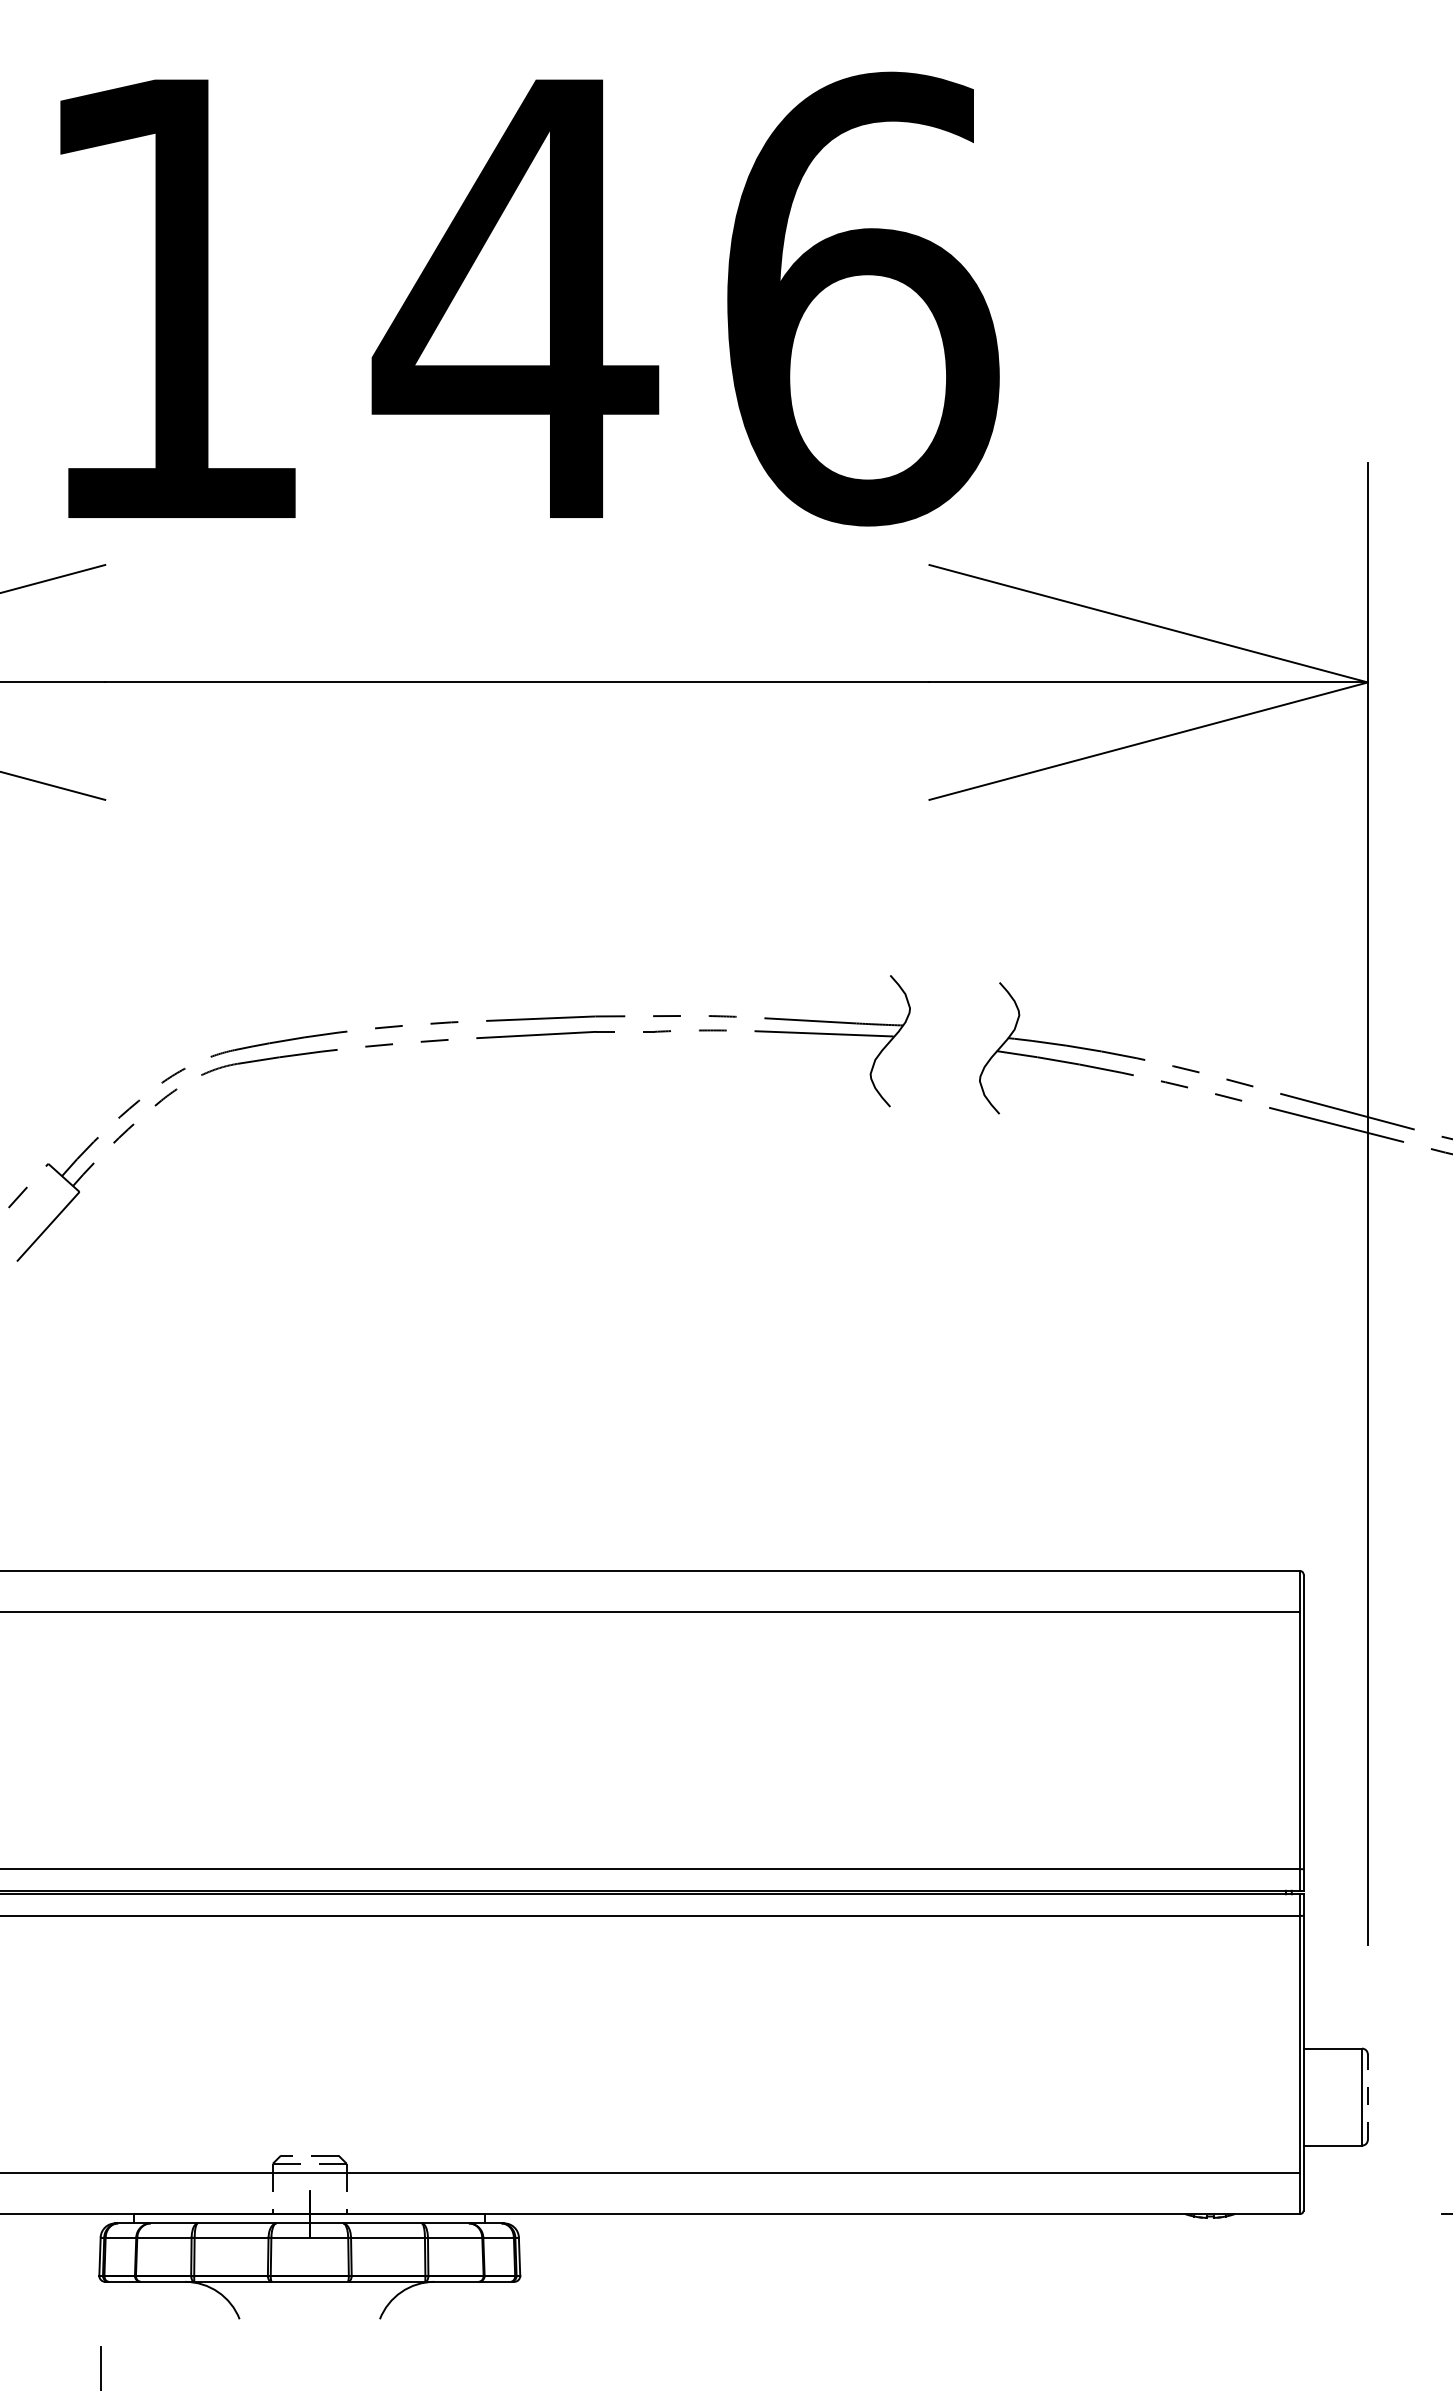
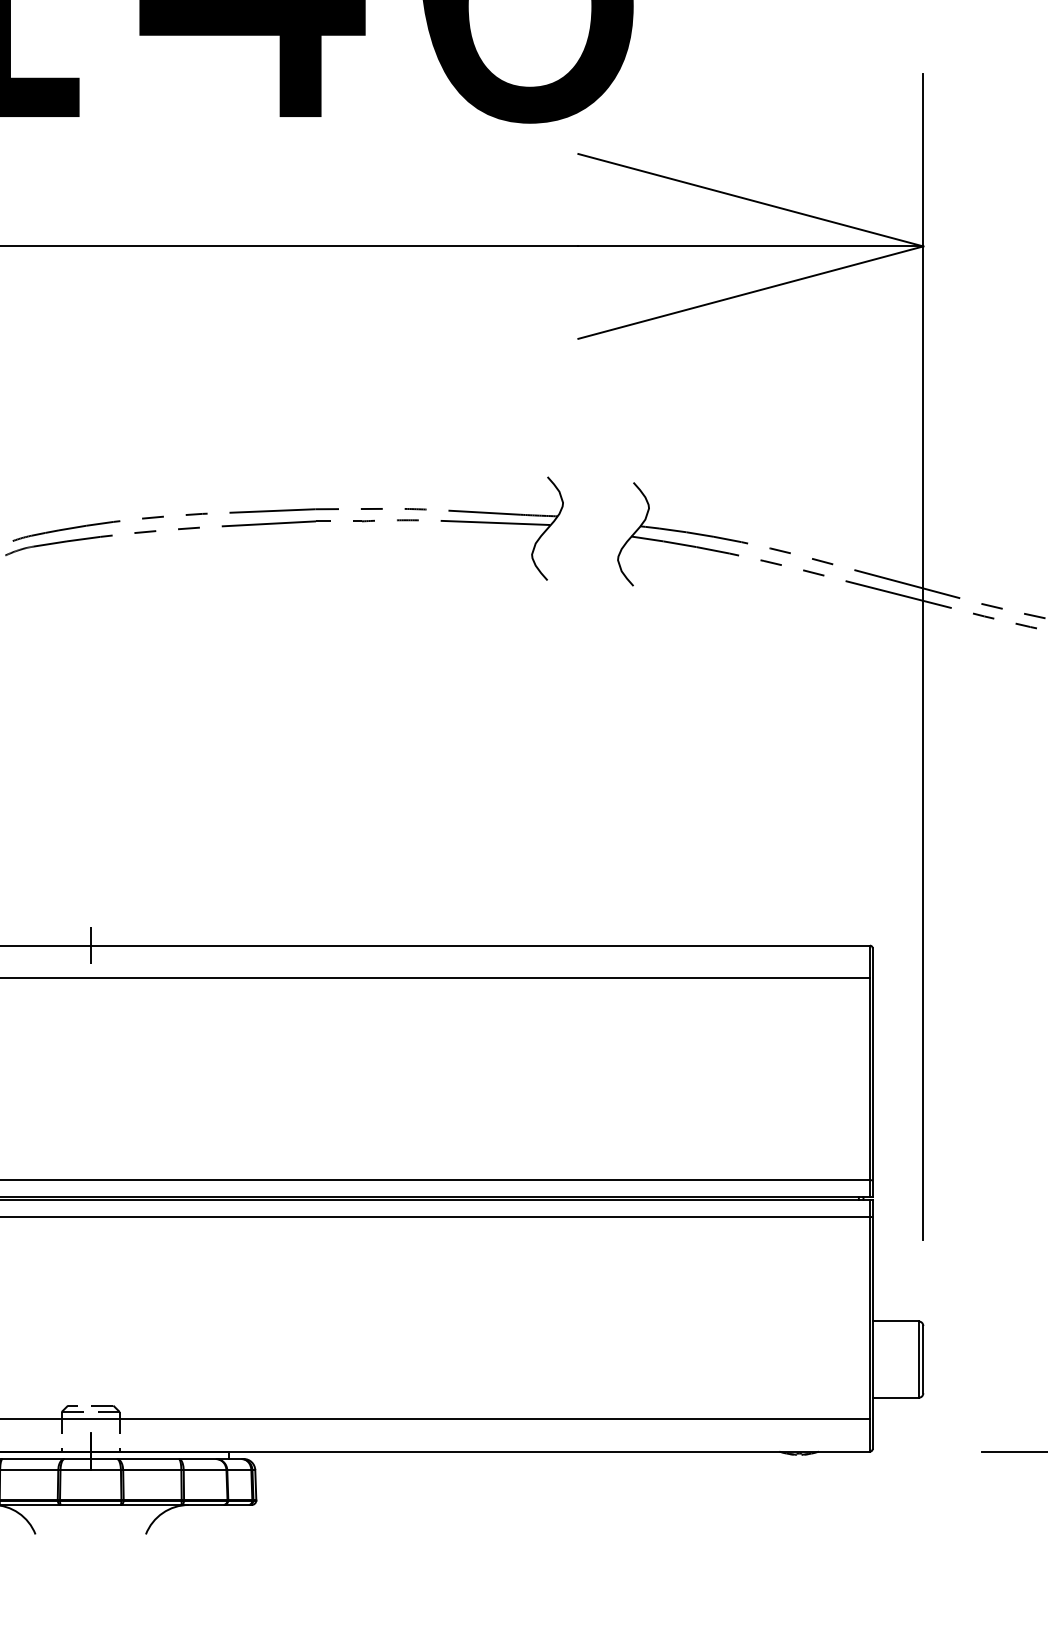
line: (309, 1570) -> (90, 945), added
line: (1367, 2097) -> (923, 1359), dashed -> solid

